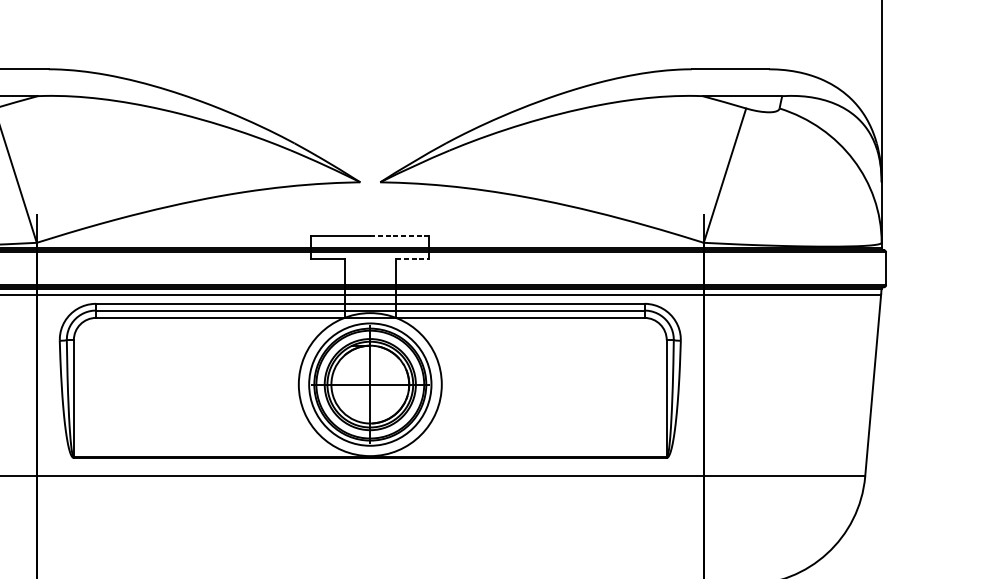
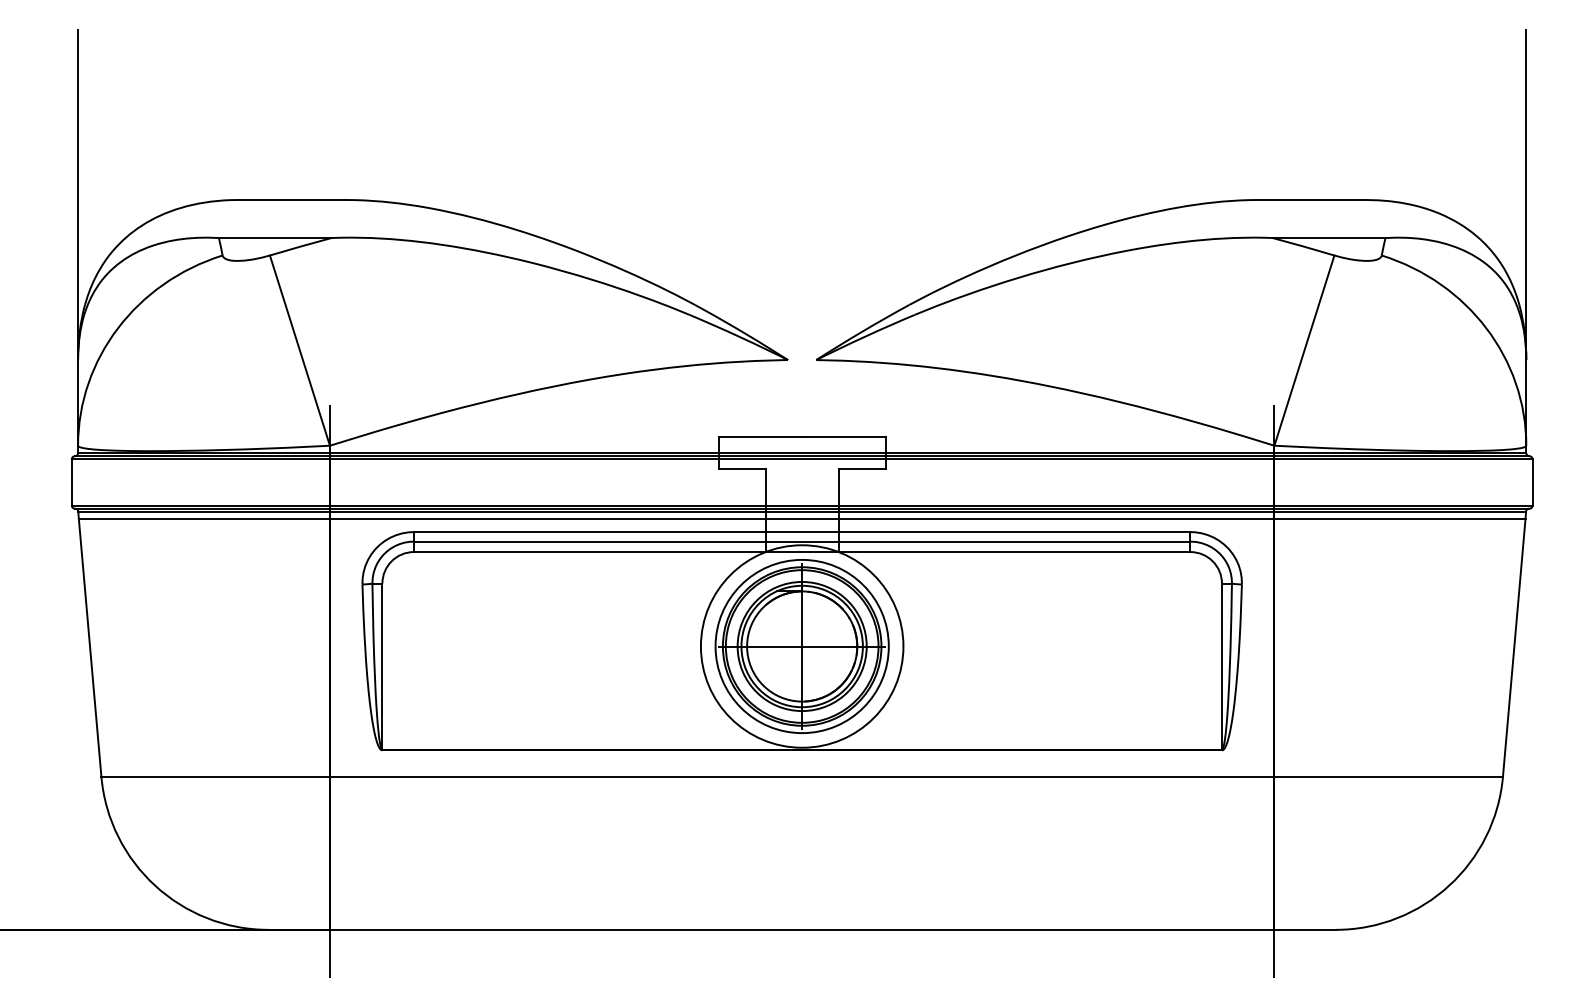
line: (399, 236) -> (843, 436), dashed -> solid
line: (412, 258) -> (862, 468), dashed -> solid

